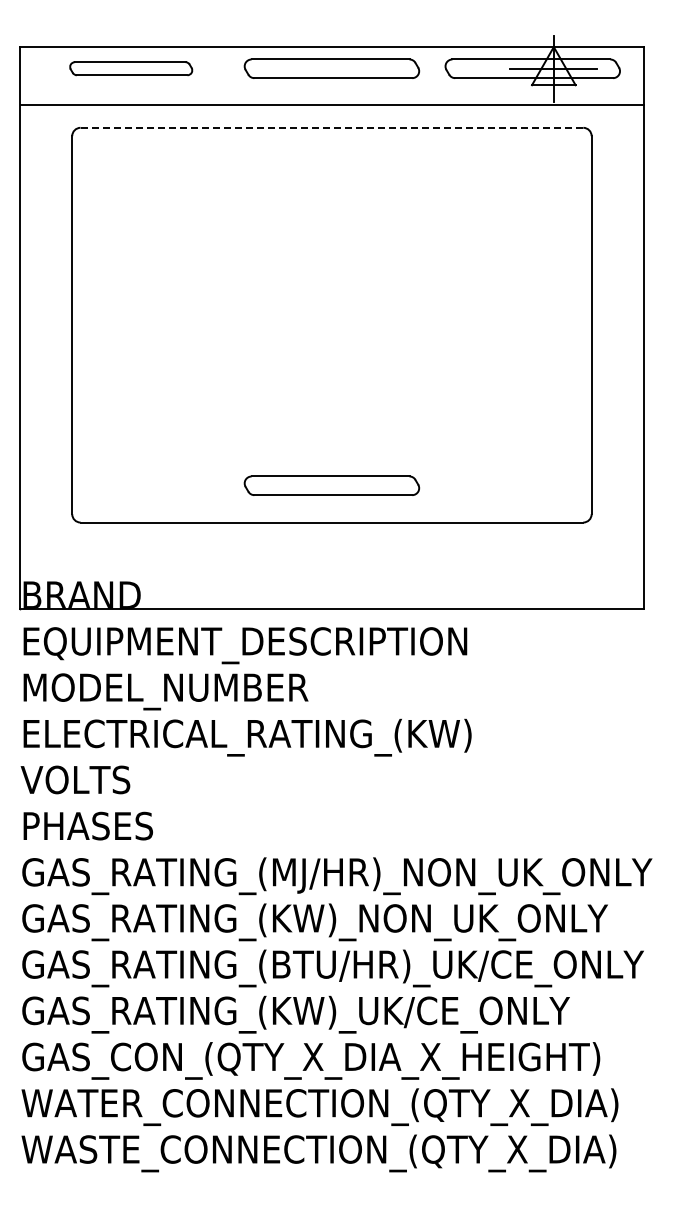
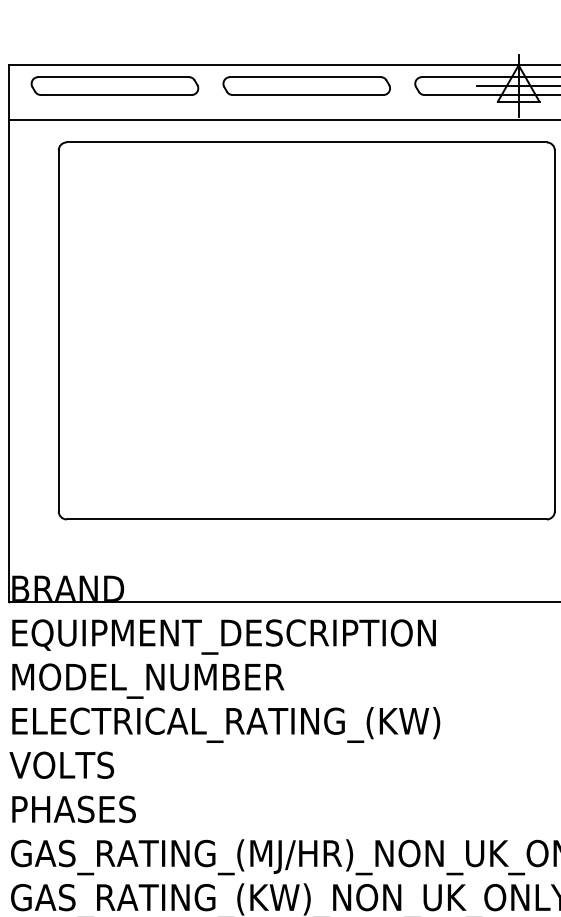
part: (131, 68) -> (115, 85), size x1.43
line: (331, 127) -> (306, 142), dashed -> solid
part: (331, 485) -> (306, 484), removed

